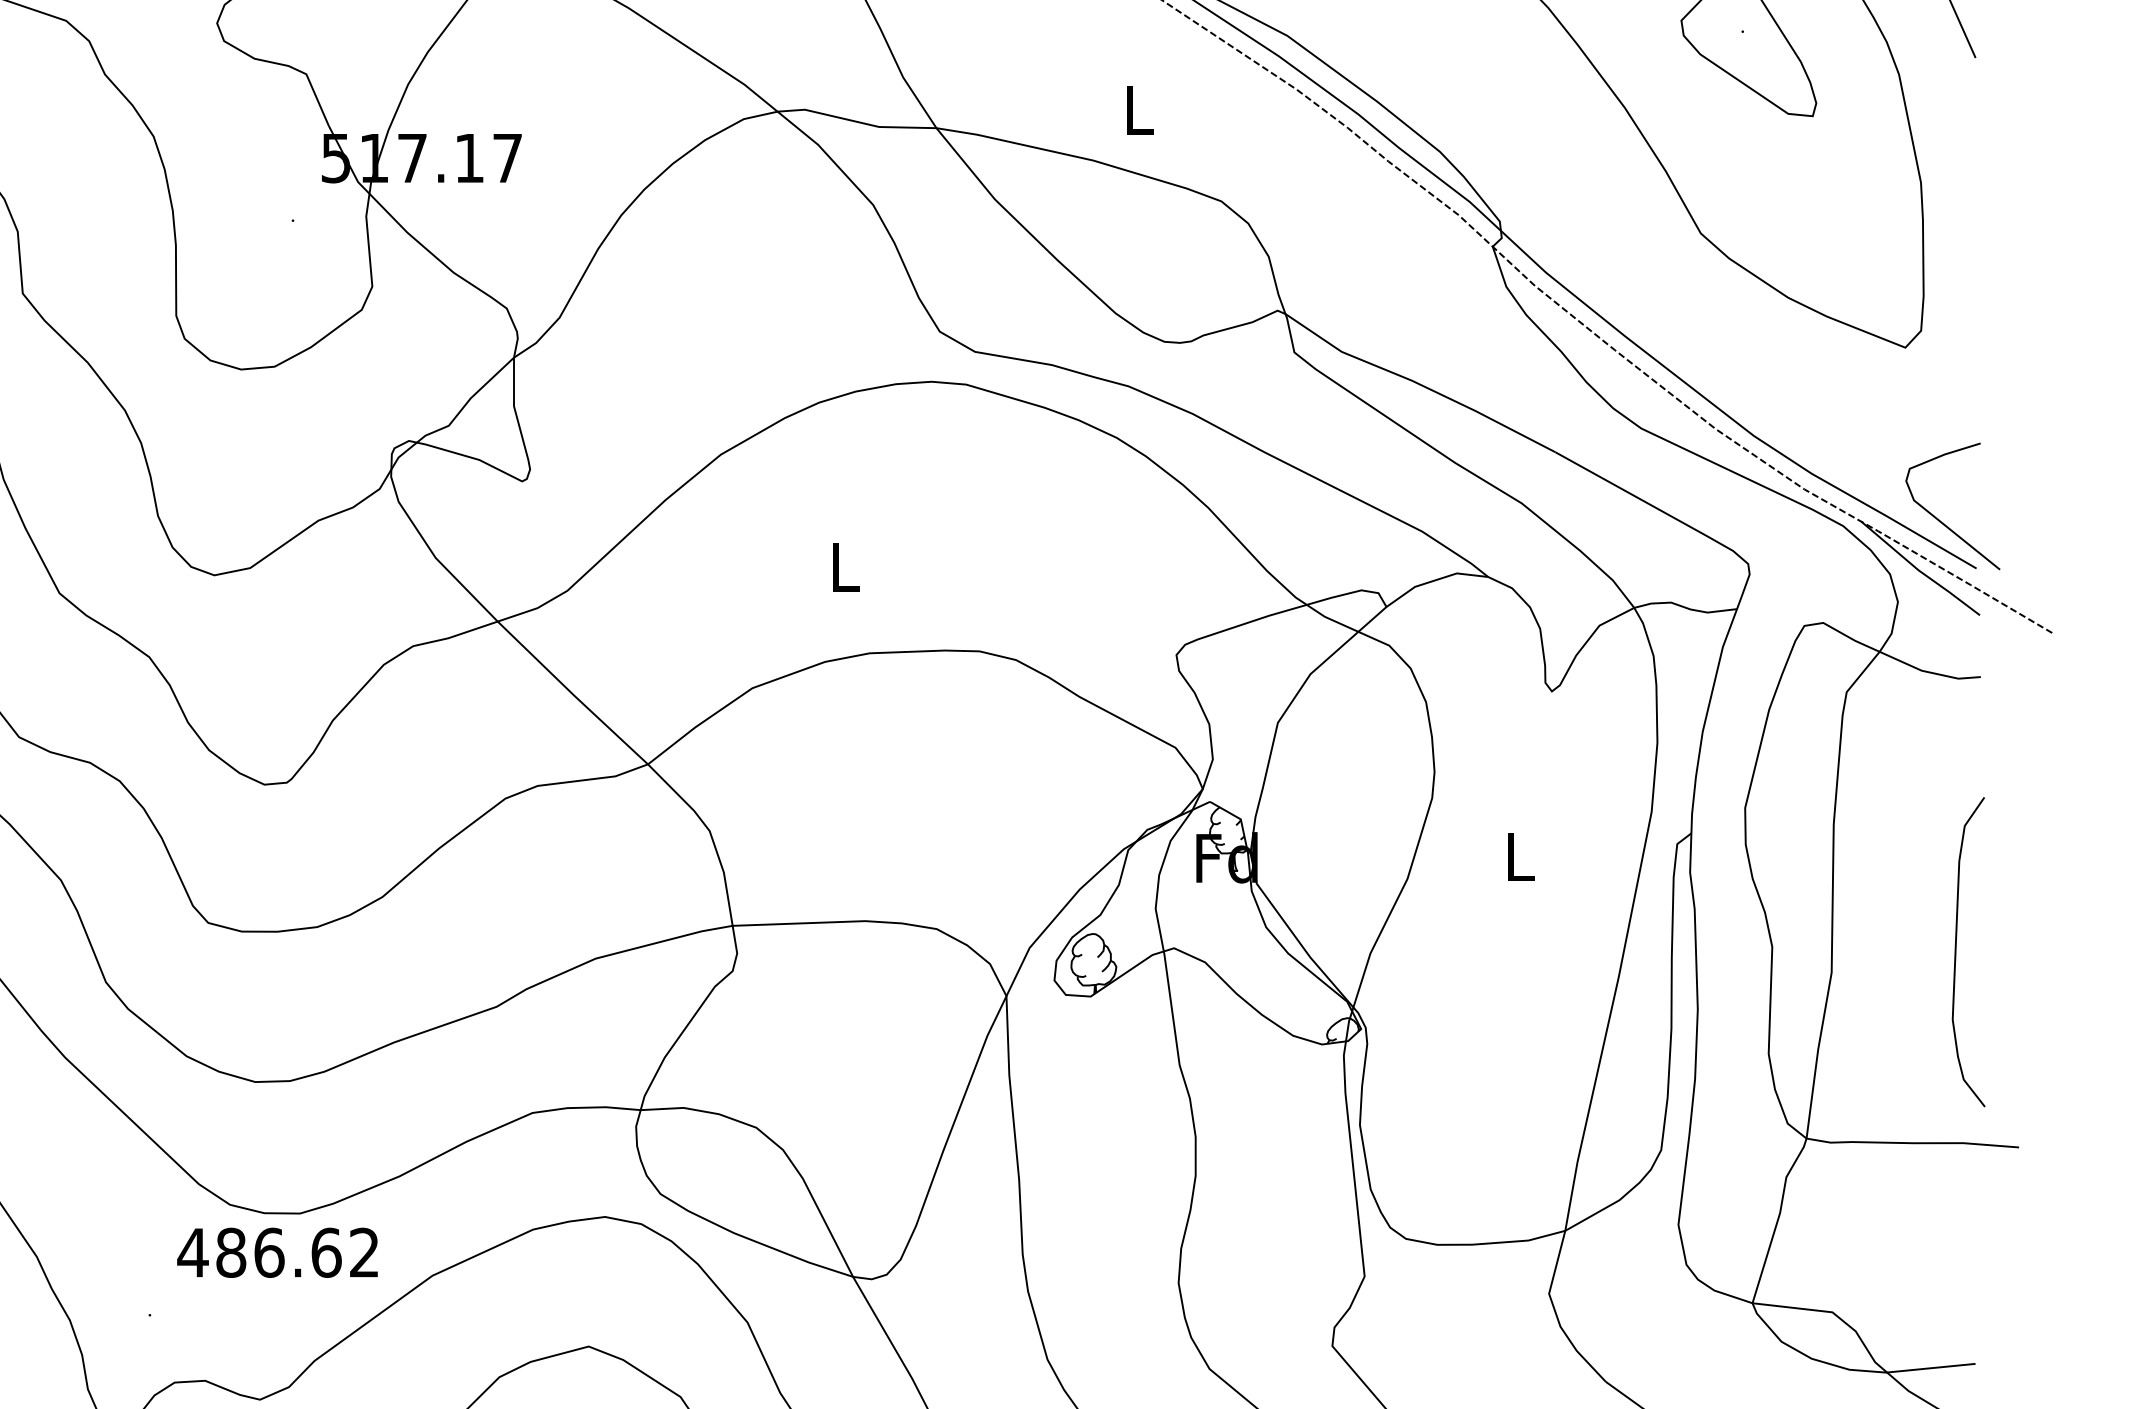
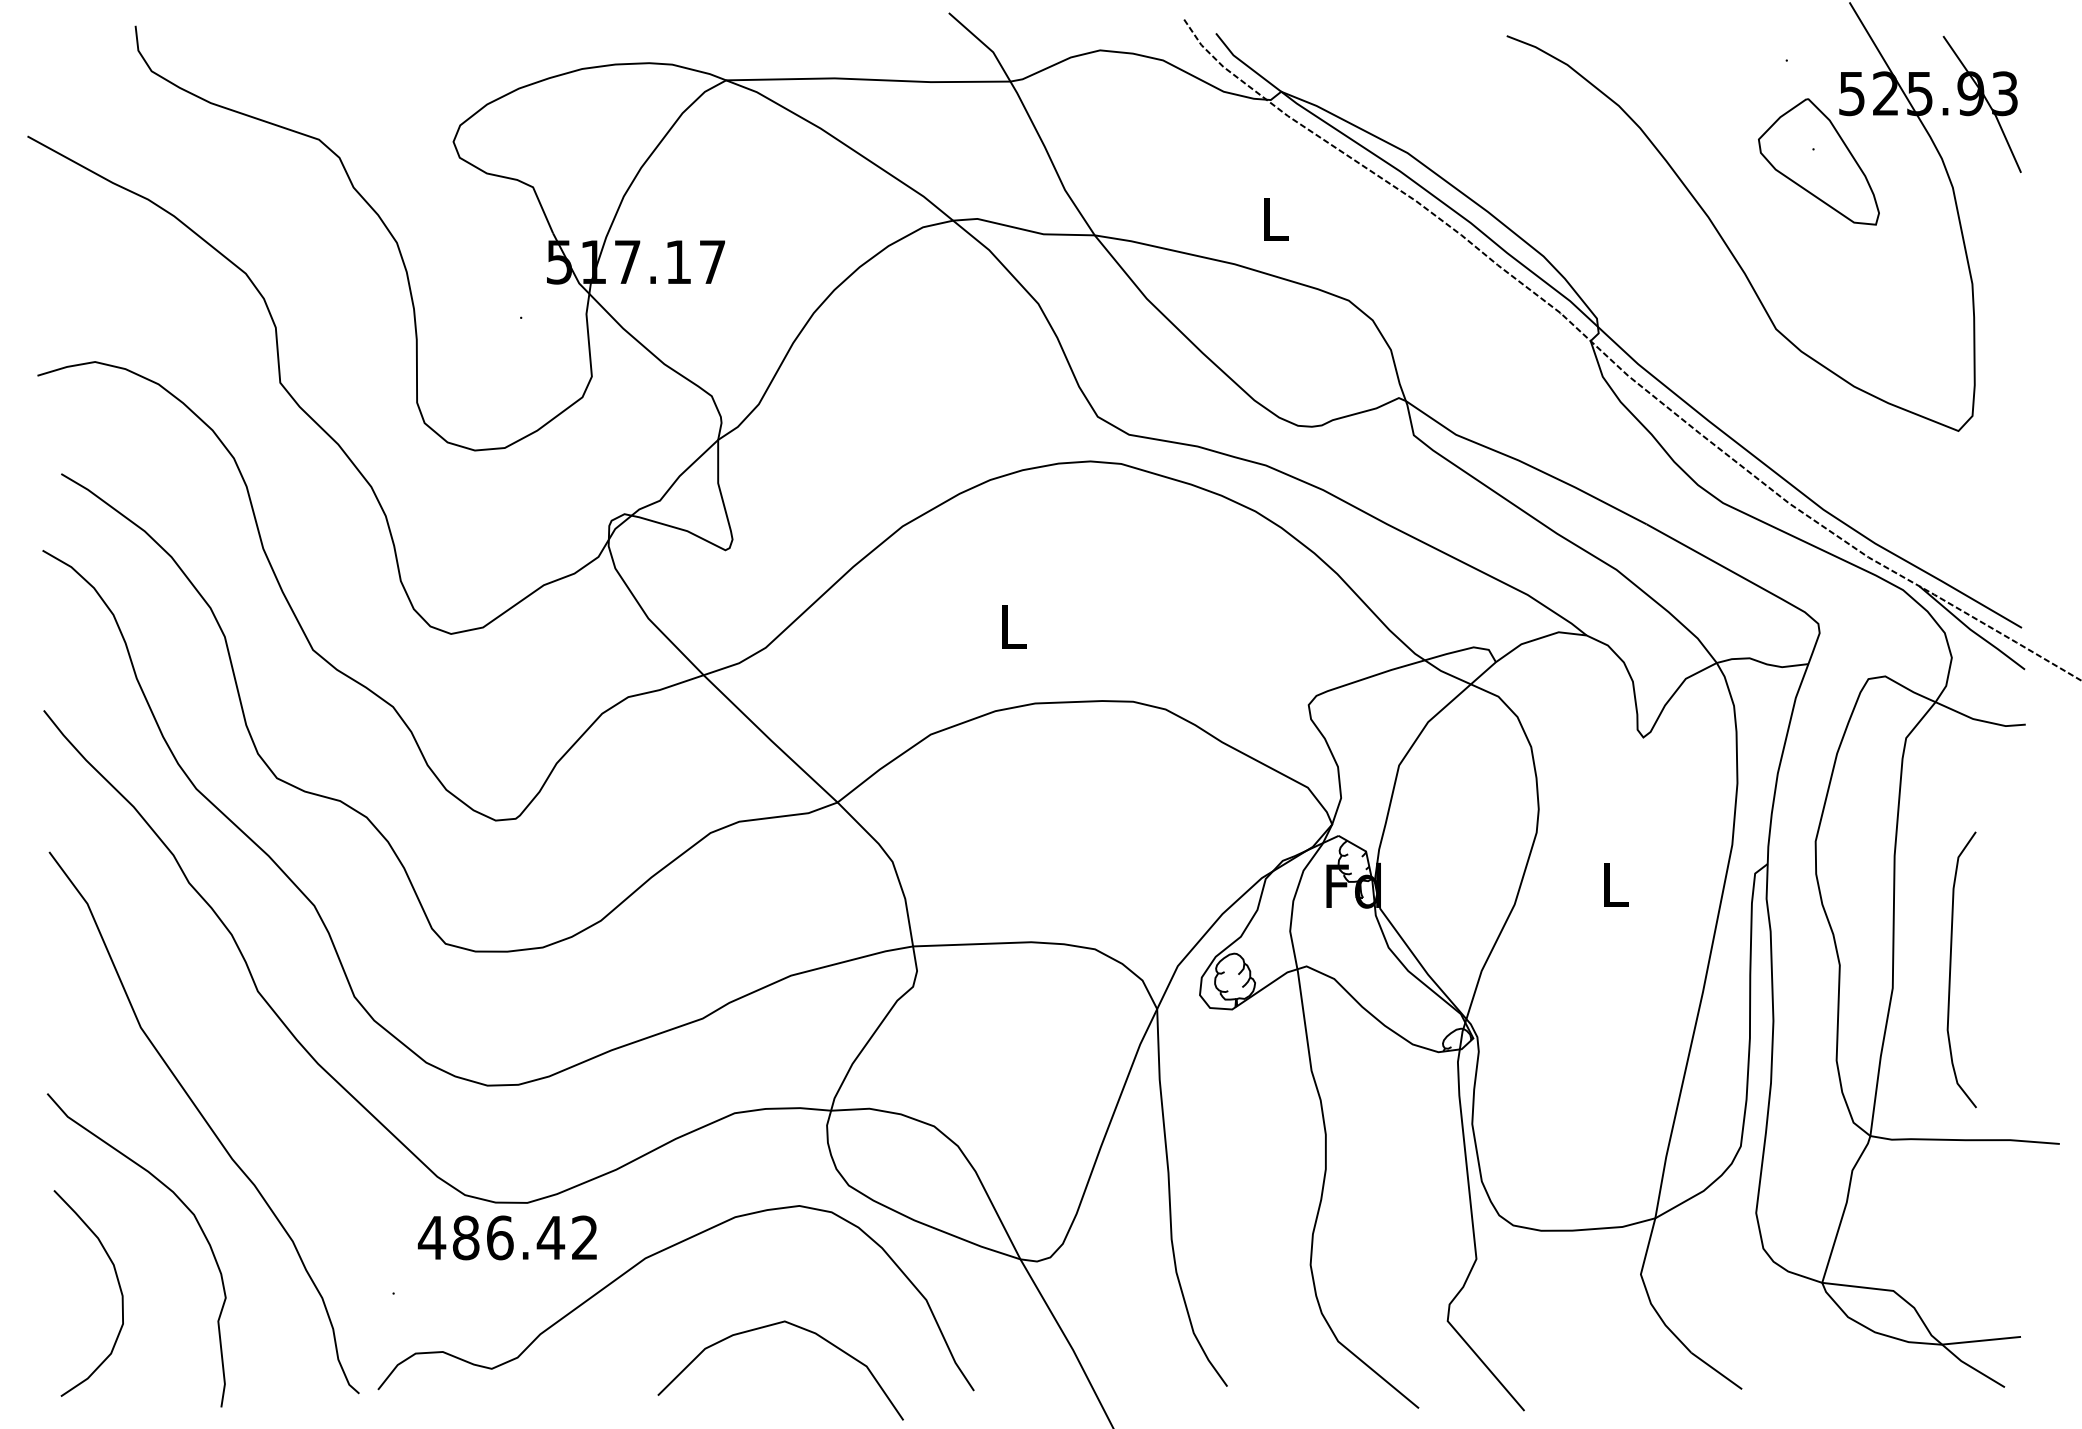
curve: (1939, 518) -> (1988, 583), removed
curve: (1957, 951) -> (1951, 969), moved
text: (325, 1252) -> (550, 1237), 486.62 -> 486.42

